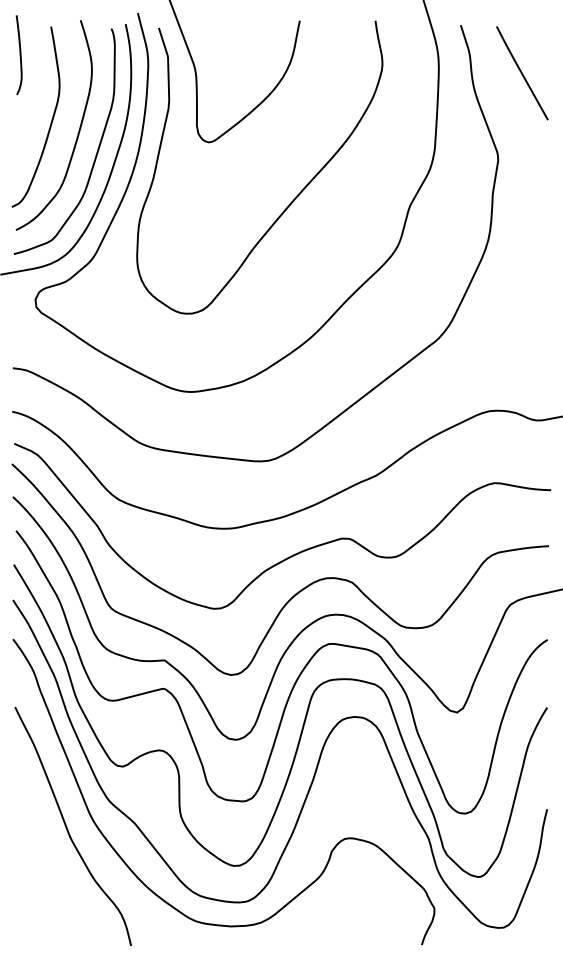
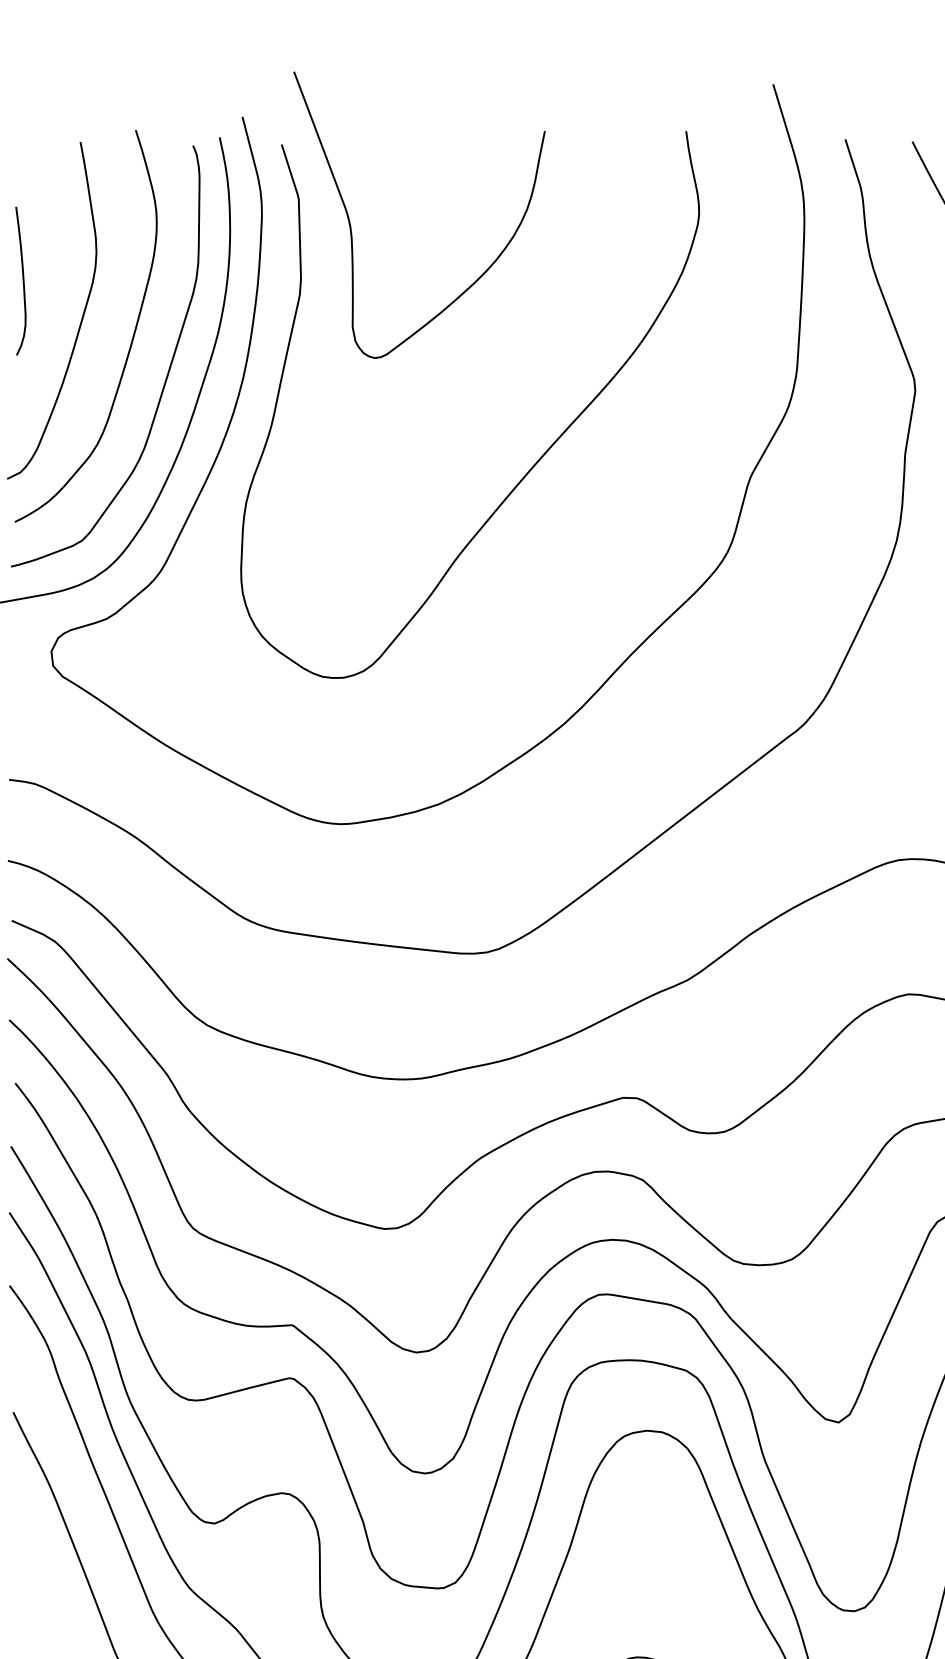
curve: (19, 55) -> (21, 281), moved

